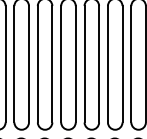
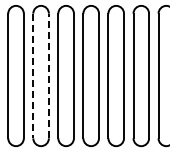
line: (28, 63) -> (48, 75), solid -> dashed
line: (14, 64) -> (33, 76), solid -> dashed

